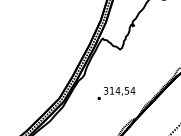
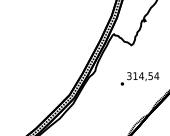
text: (116, 93) -> (140, 78), moved

